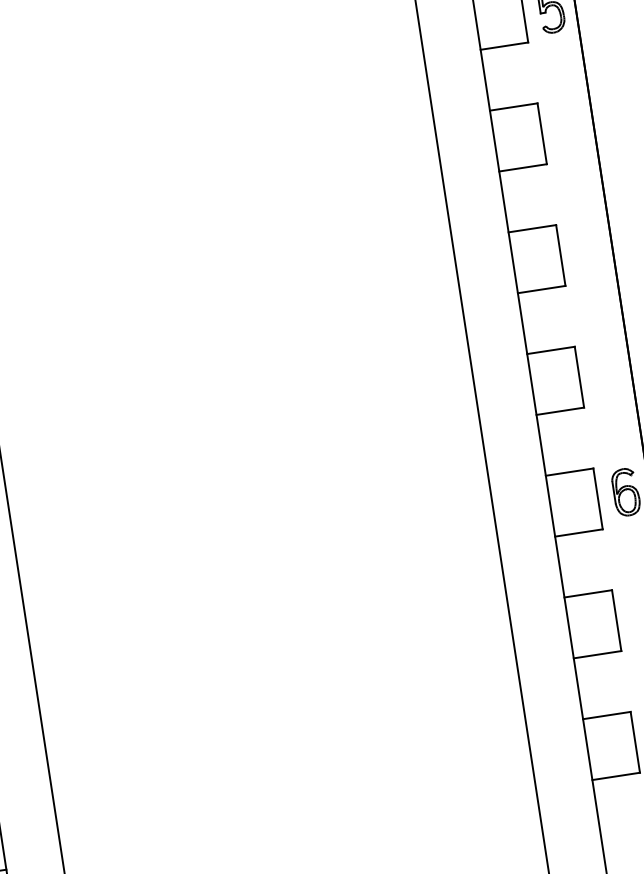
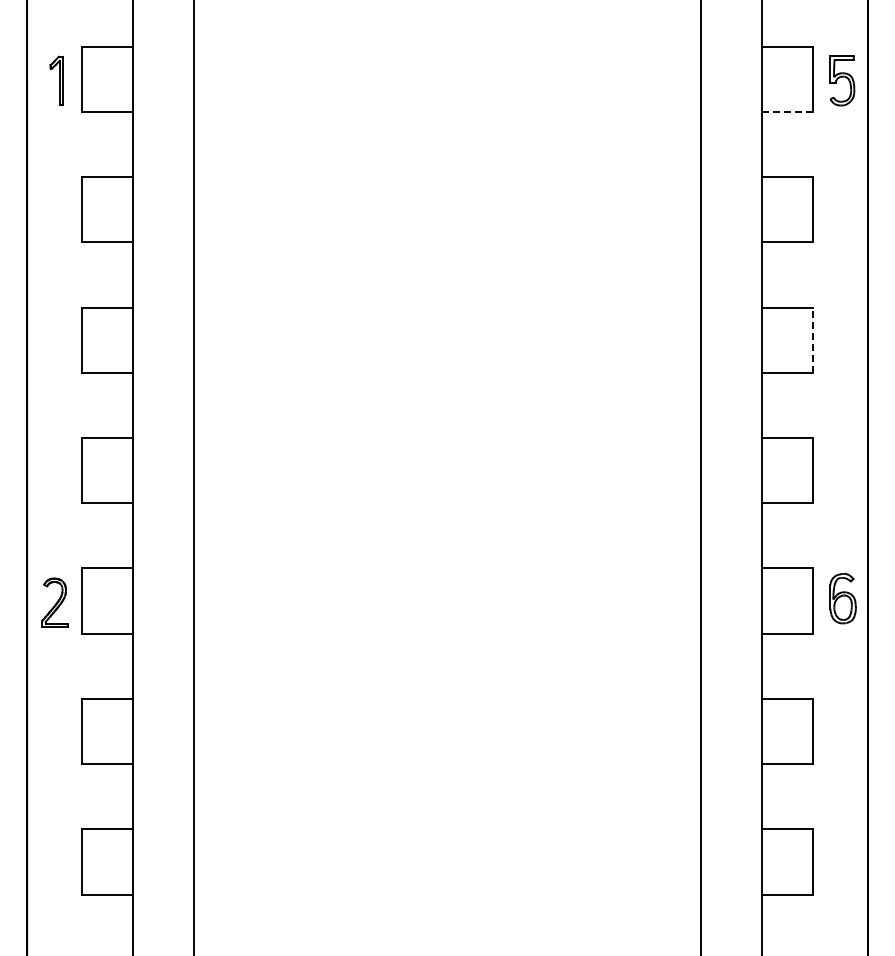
line: (504, 45) -> (787, 111), solid -> dashed
line: (560, 255) -> (812, 340), solid -> dashed

